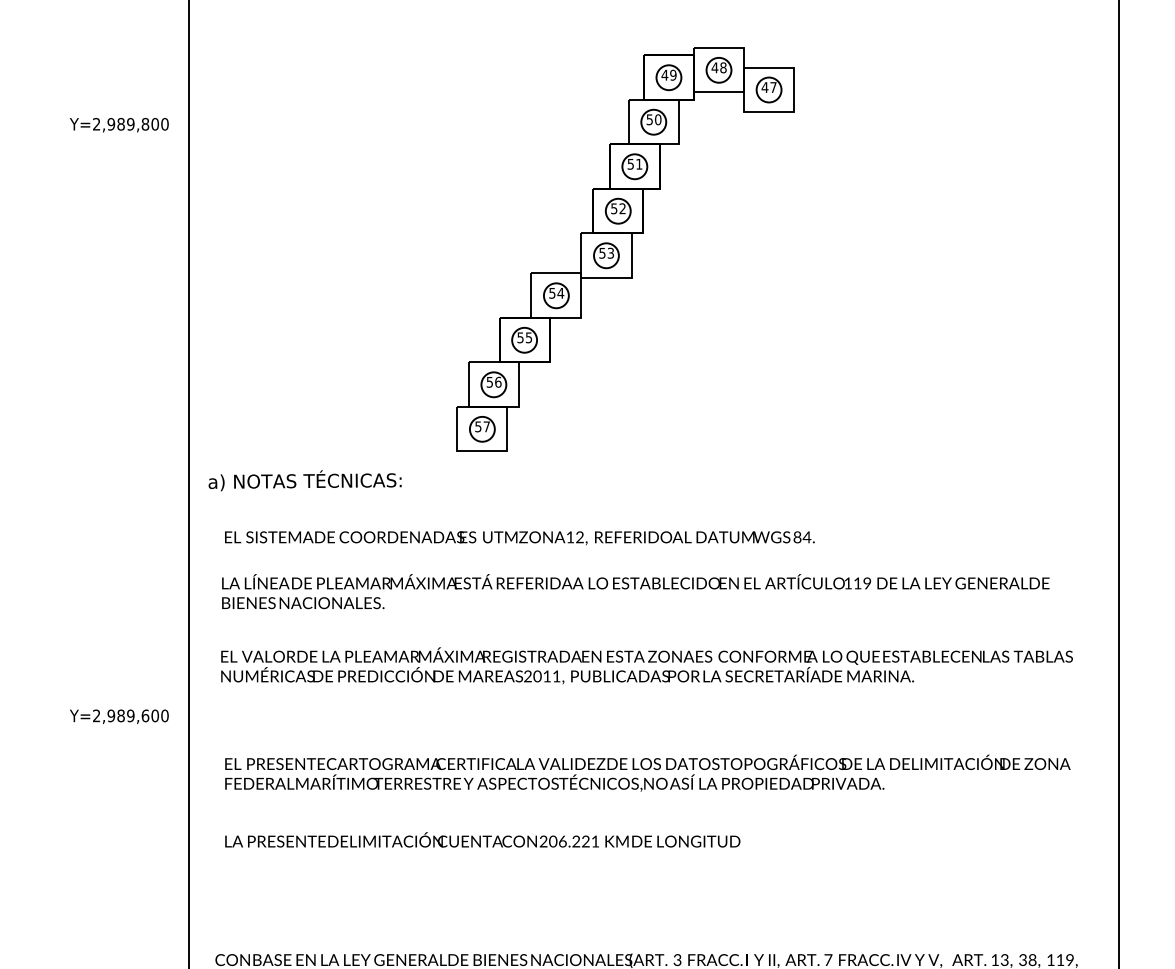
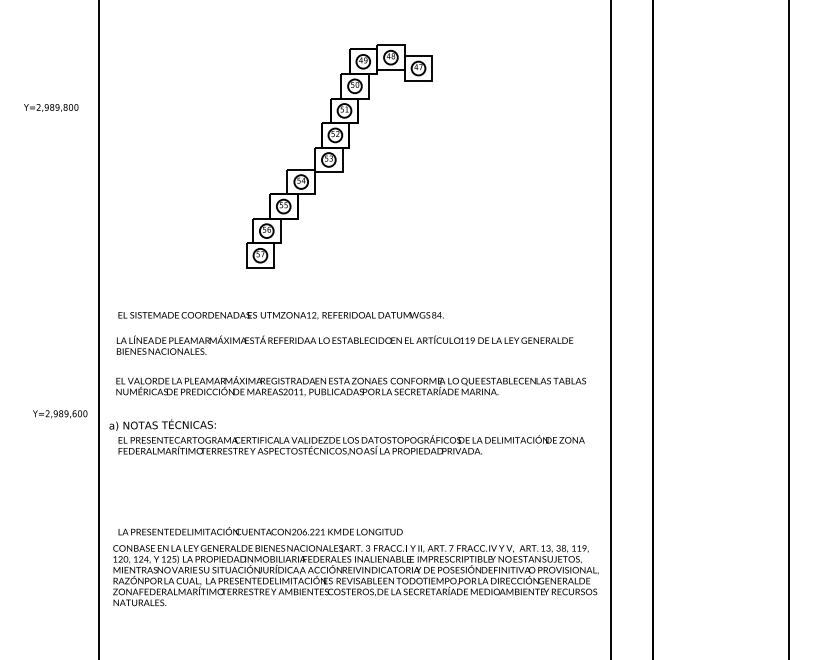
text: (119, 124) -> (51, 107), moved
text: (304, 479) -> (162, 424), moved
text: (482, 840) -> (260, 531), moved

